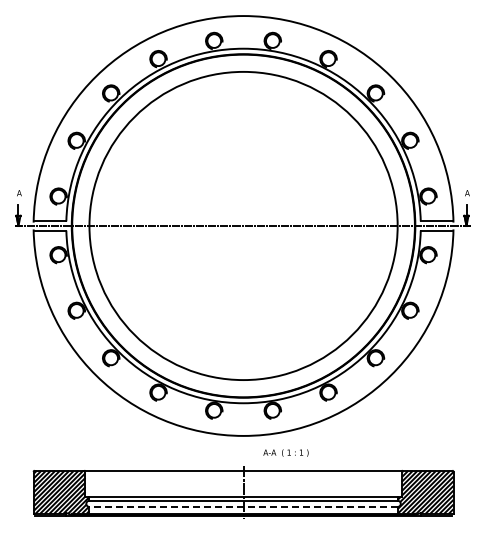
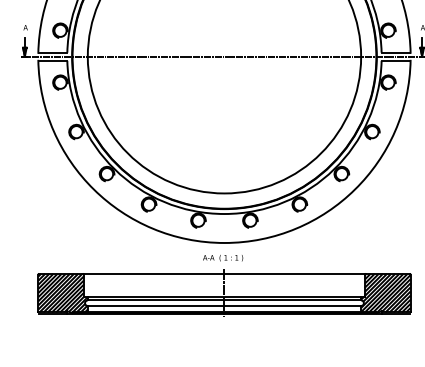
text: (285, 452) -> (222, 257), moved
line: (243, 506) -> (224, 305), dashed -> solid

